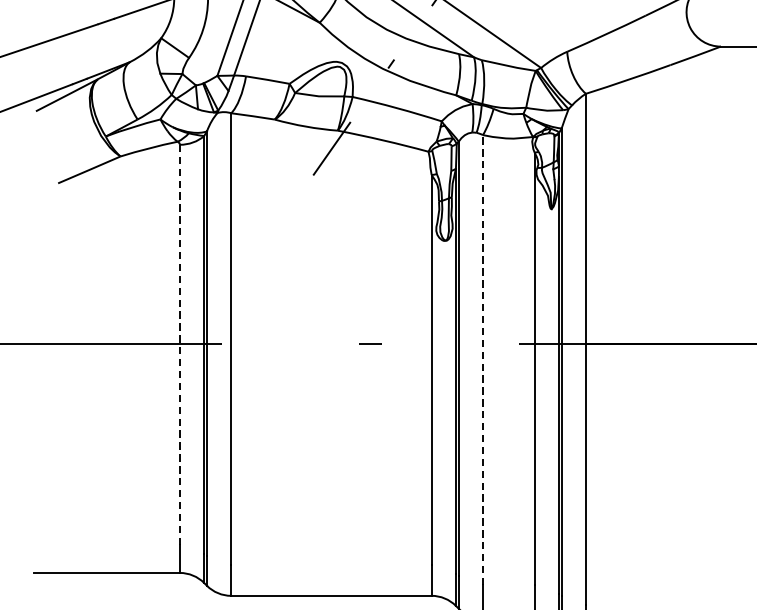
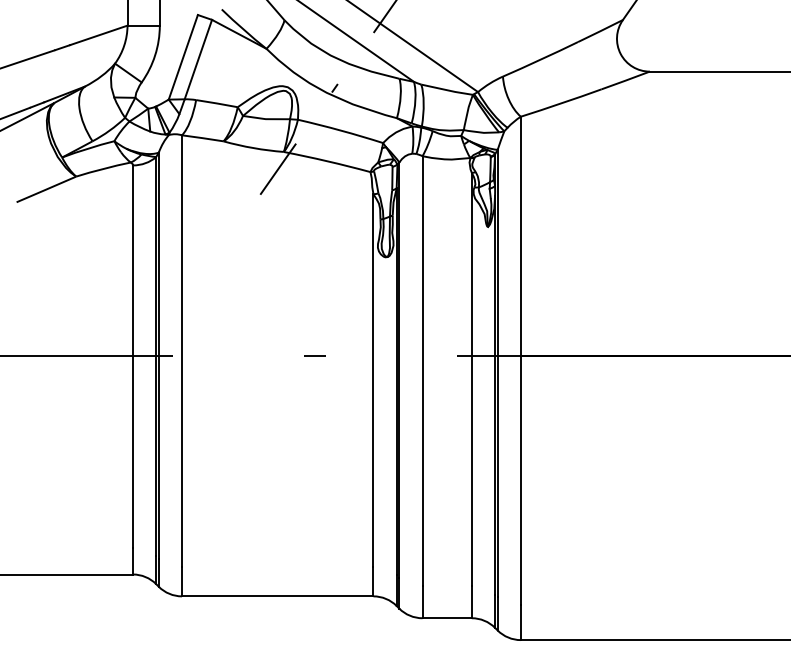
line: (179, 345) -> (132, 357), dashed -> solid
line: (482, 360) -> (422, 371), dashed -> solid

